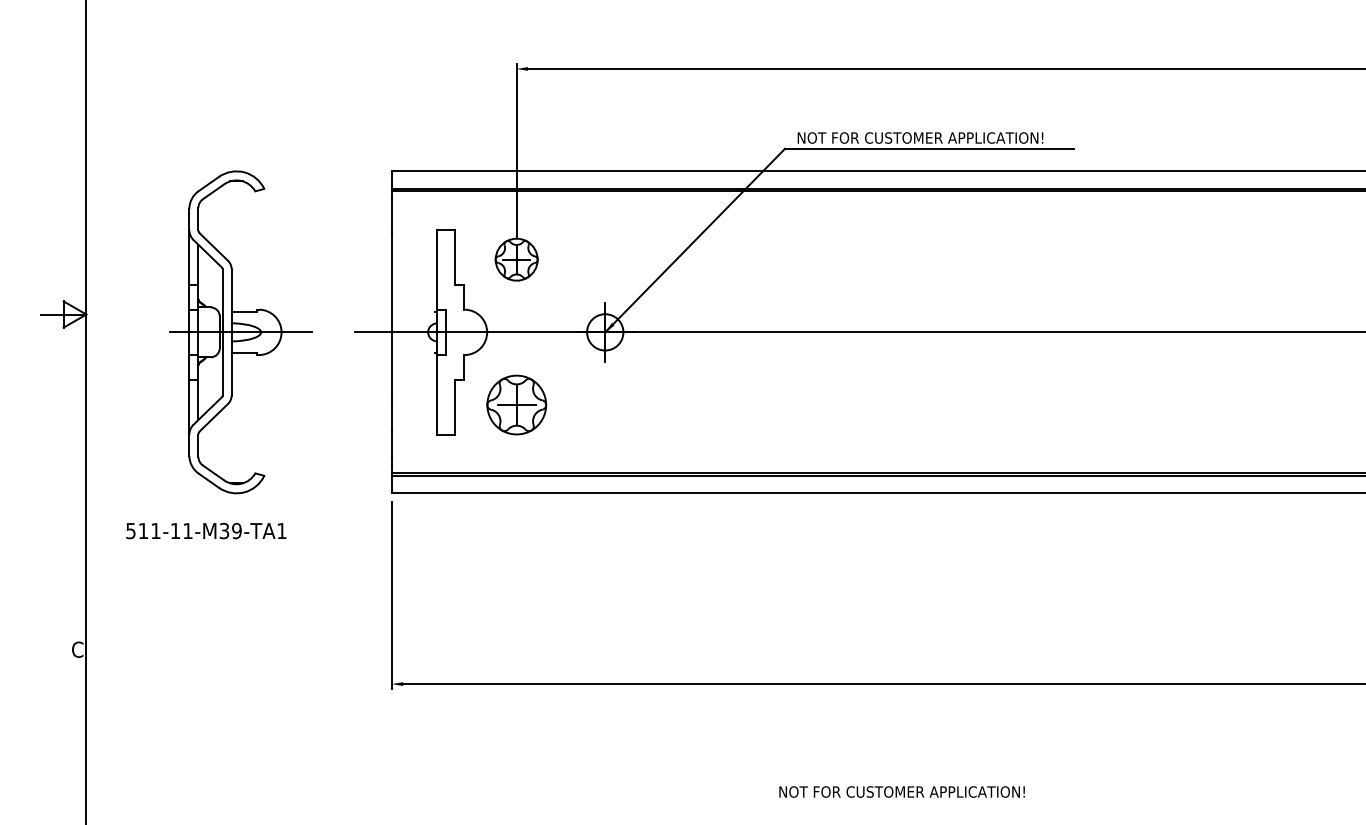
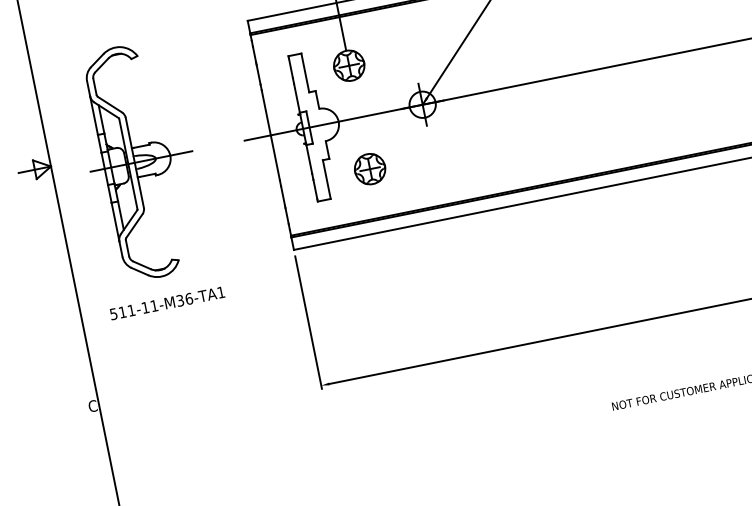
part: (240, 332) -> (141, 161), moved
part: (516, 404) -> (369, 168), size x0.71
text: (236, 530) -> (188, 298), 511-11-M39-TA1 -> 511-11-M36-TA1

